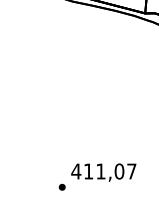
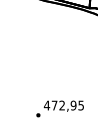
text: (109, 171) -> (67, 105), 411,07 -> 472,95

